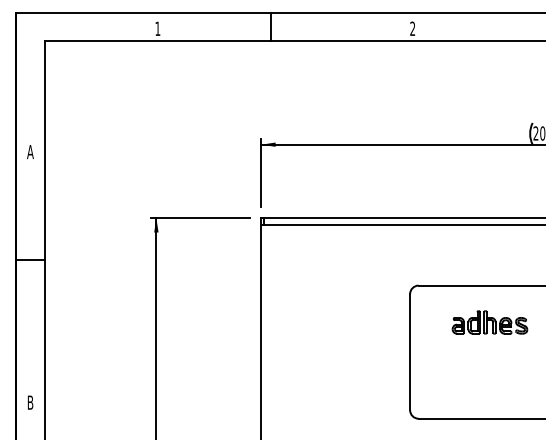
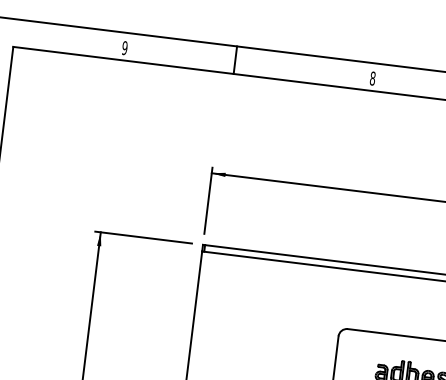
text: (157, 28) -> (124, 47), 1 -> 9
text: (412, 28) -> (372, 78), 2 -> 8

